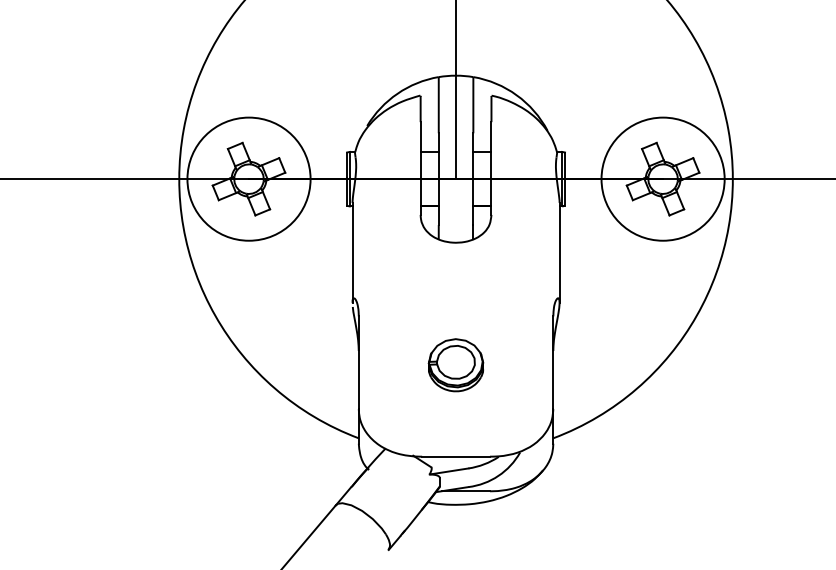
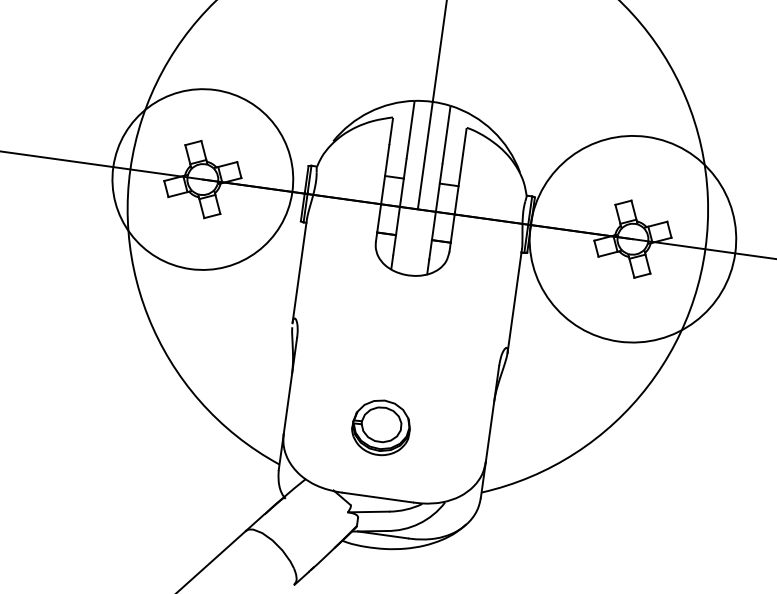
circle: (248, 178) -> (202, 178), size x1.4
circle: (662, 178) -> (632, 238), size x1.6
part: (455, 365) -> (380, 427), moved

